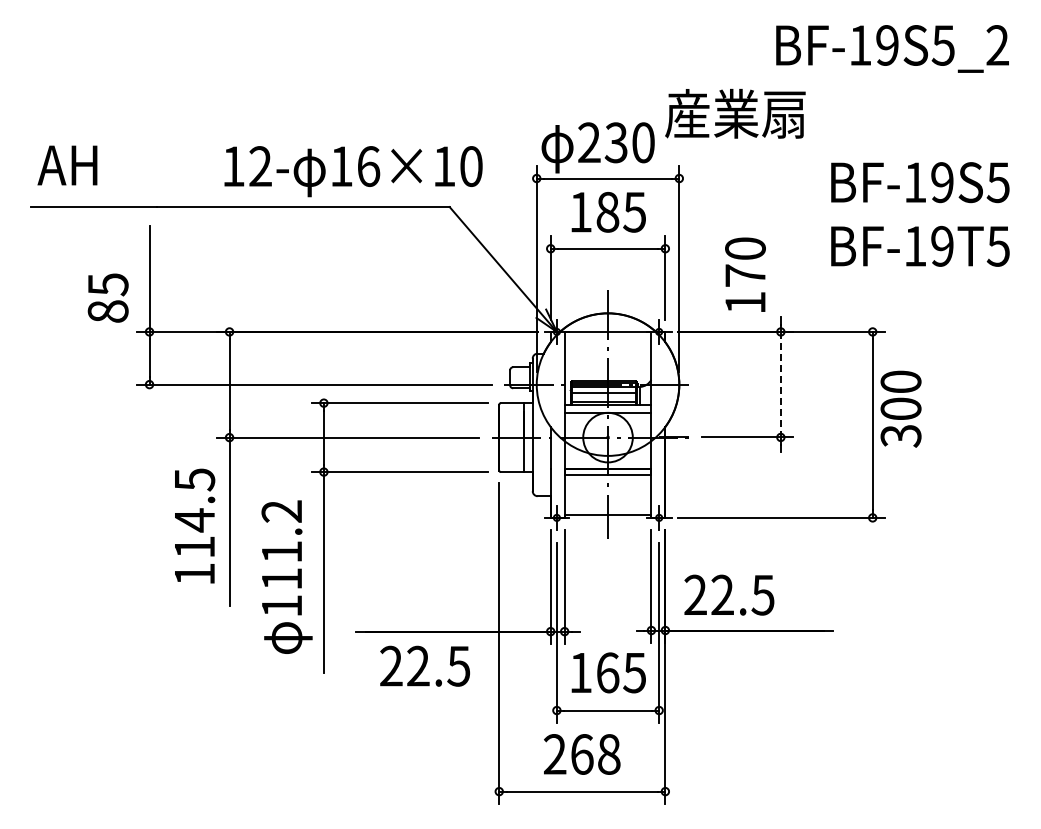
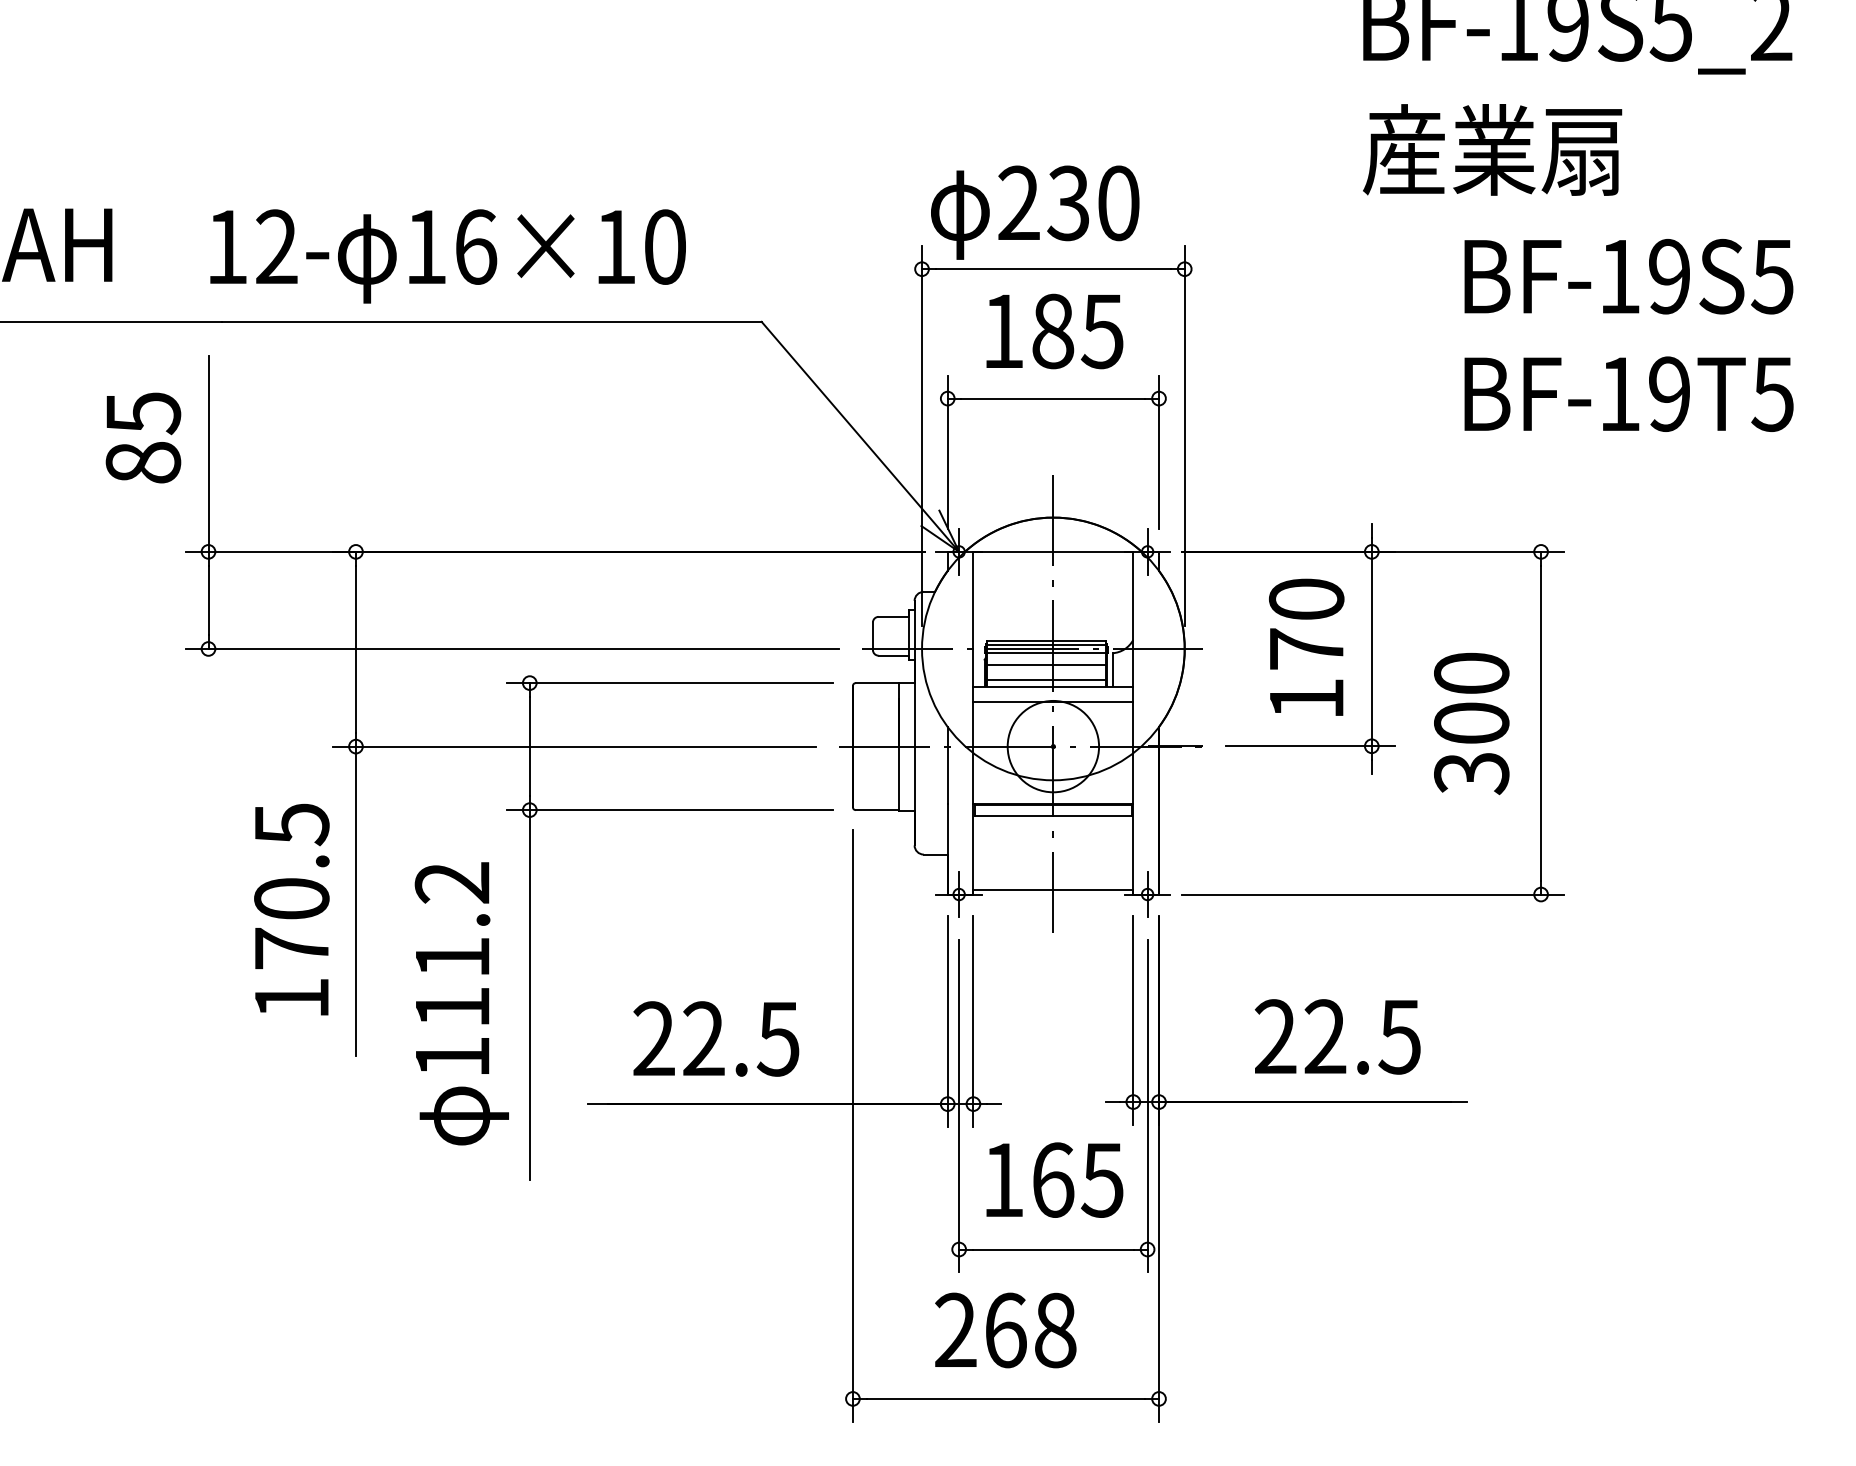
text: (735, 113) -> (1492, 149), moved
text: (353, 171) -> (447, 256), moved
text: (745, 274) -> (1306, 646), moved
text: (107, 297) -> (142, 436), moved
line: (780, 384) -> (1371, 648), dashed -> solid
text: (900, 408) -> (1470, 722), moved
text: (194, 533) -> (291, 923), 114.5 -> 170.5
text: (729, 594) -> (1338, 1035), moved
text: (424, 665) -> (715, 1037), moved

